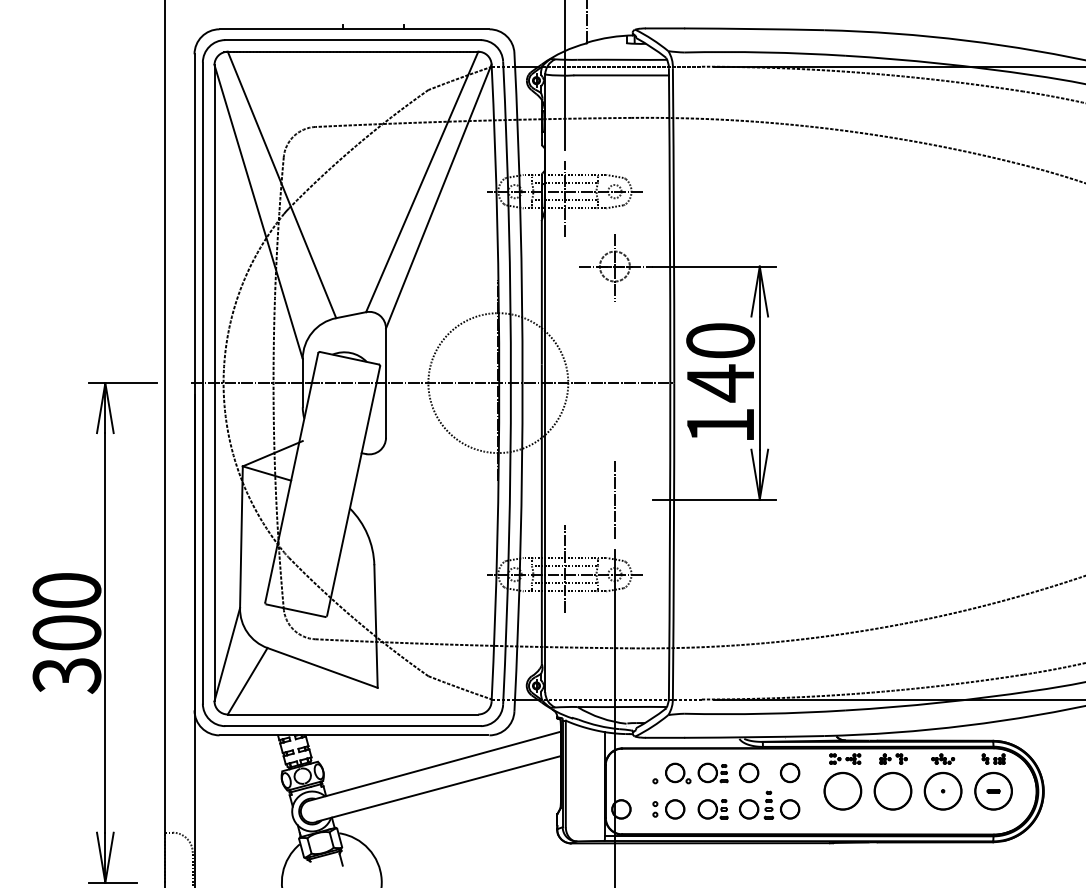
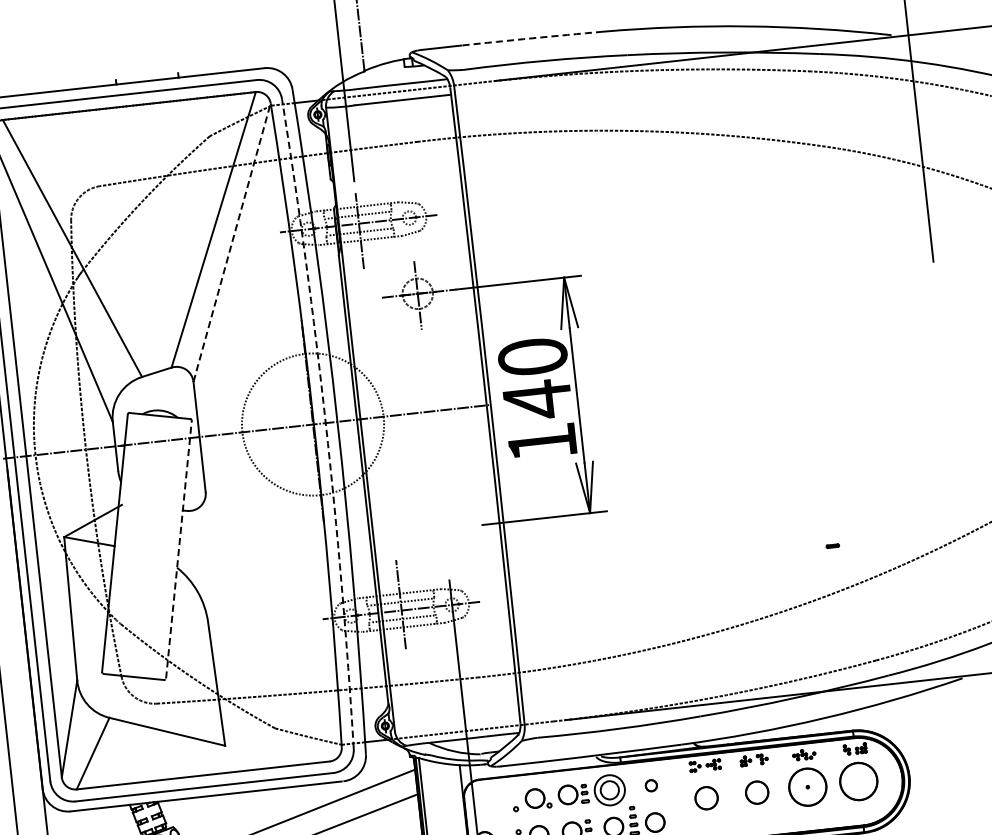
arc: (754, 29) -> (532, 38), solid -> dashed
line: (439, 196) -> (232, 242), solid -> dashed
arc: (510, 383) -> (325, 423), solid -> dashed
line: (353, 490) -> (178, 549), solid -> dashed
line: (614, 499) -> (443, 529), removed
circle: (748, 772) -> (609, 789), size x1.6
part: (790, 772) -> (651, 785), size x0.6
part: (842, 790) -> (706, 797), size x0.6
part: (892, 790) -> (756, 792), size x0.6
part: (993, 791) -> (832, 546), moved

